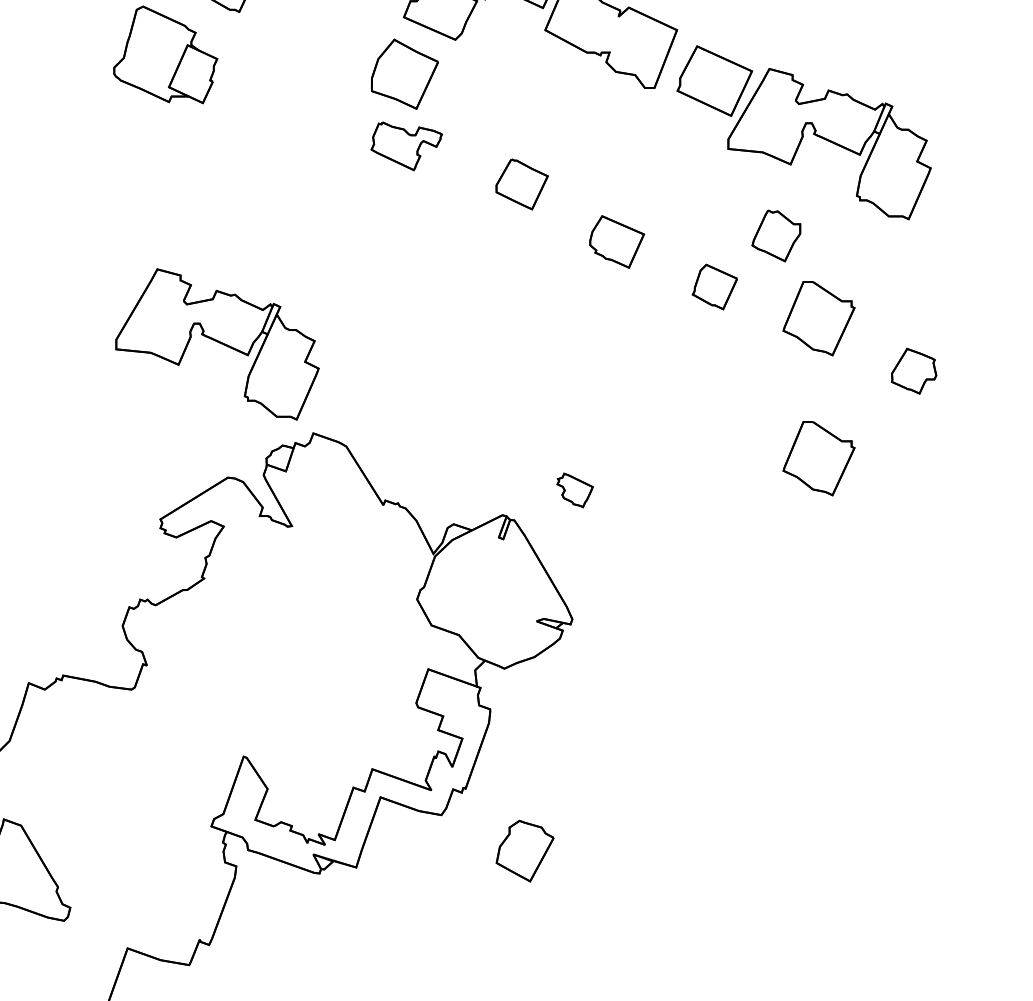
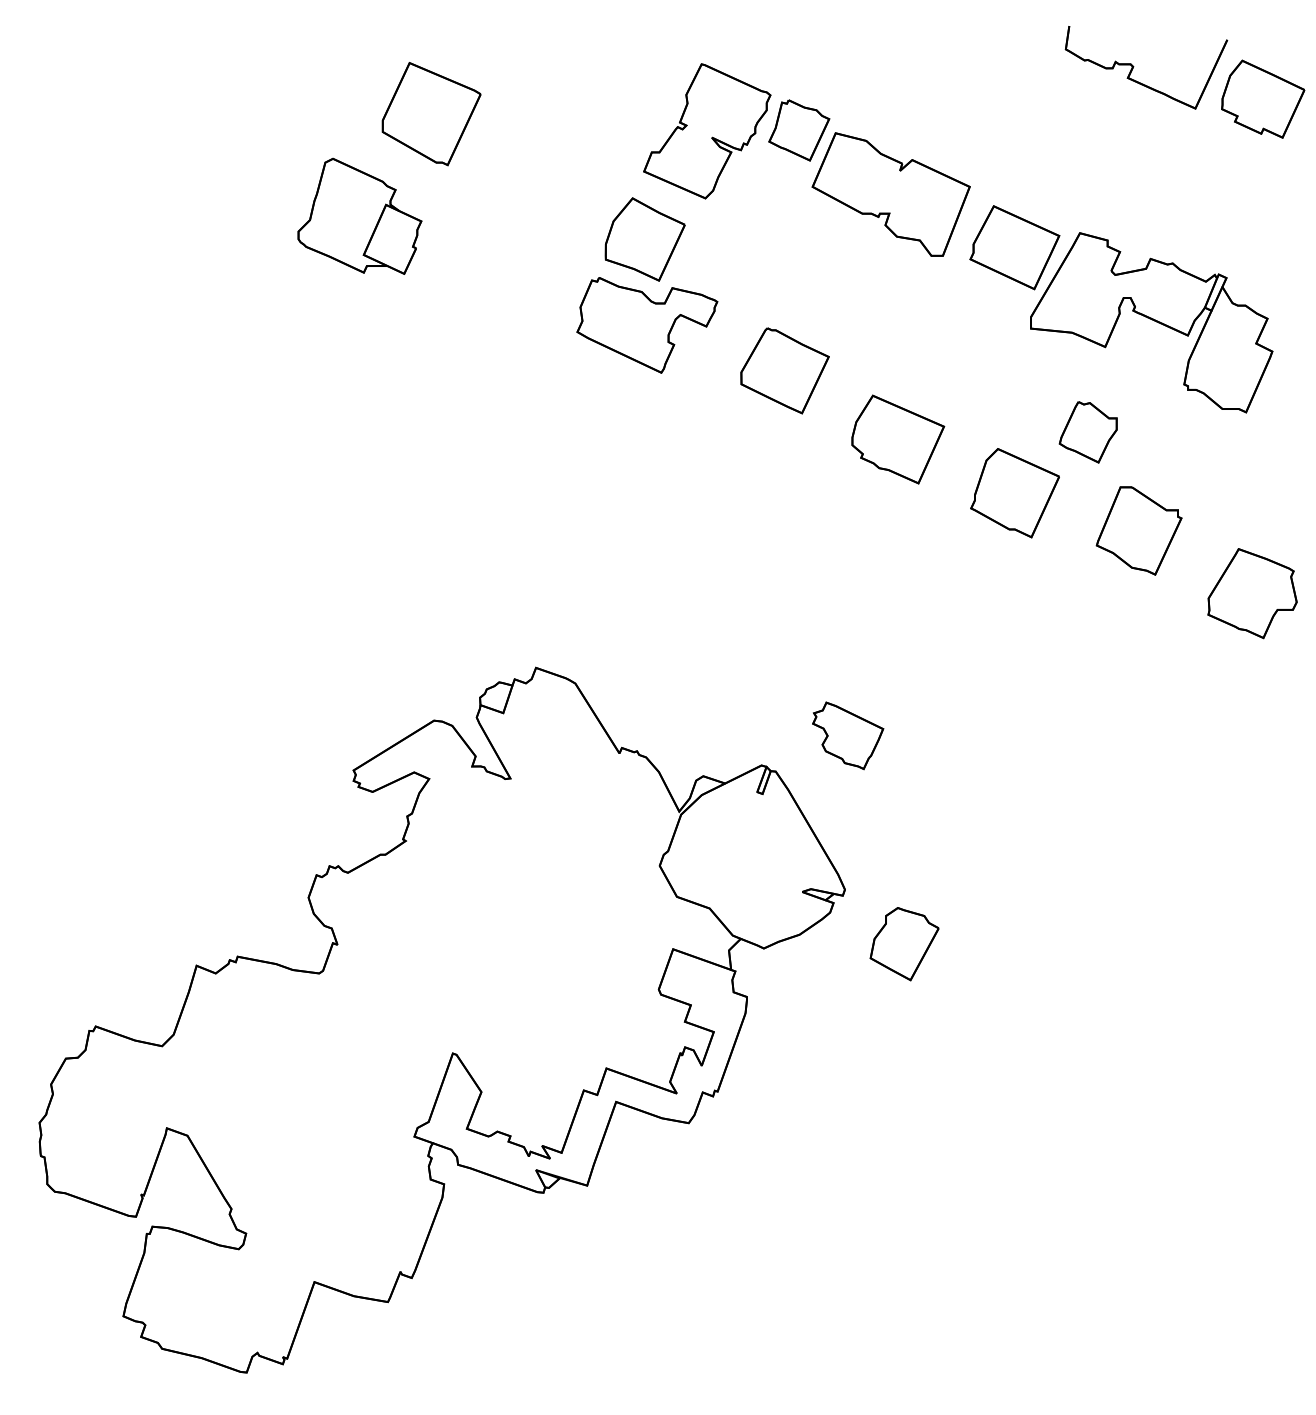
part: (406, 146) -> (647, 325), size x1.67
part: (521, 184) -> (784, 370), size x1.43
part: (617, 241) -> (898, 439), size x1.43
part: (714, 287) -> (1014, 493), size x1.67
part: (217, 344) -> (421, 561), removed
part: (914, 371) -> (1252, 593), size x1.67
part: (818, 458) -> (1138, 697), removed
part: (575, 490) -> (848, 735), size x1.67
part: (525, 851) -> (904, 944), moved

